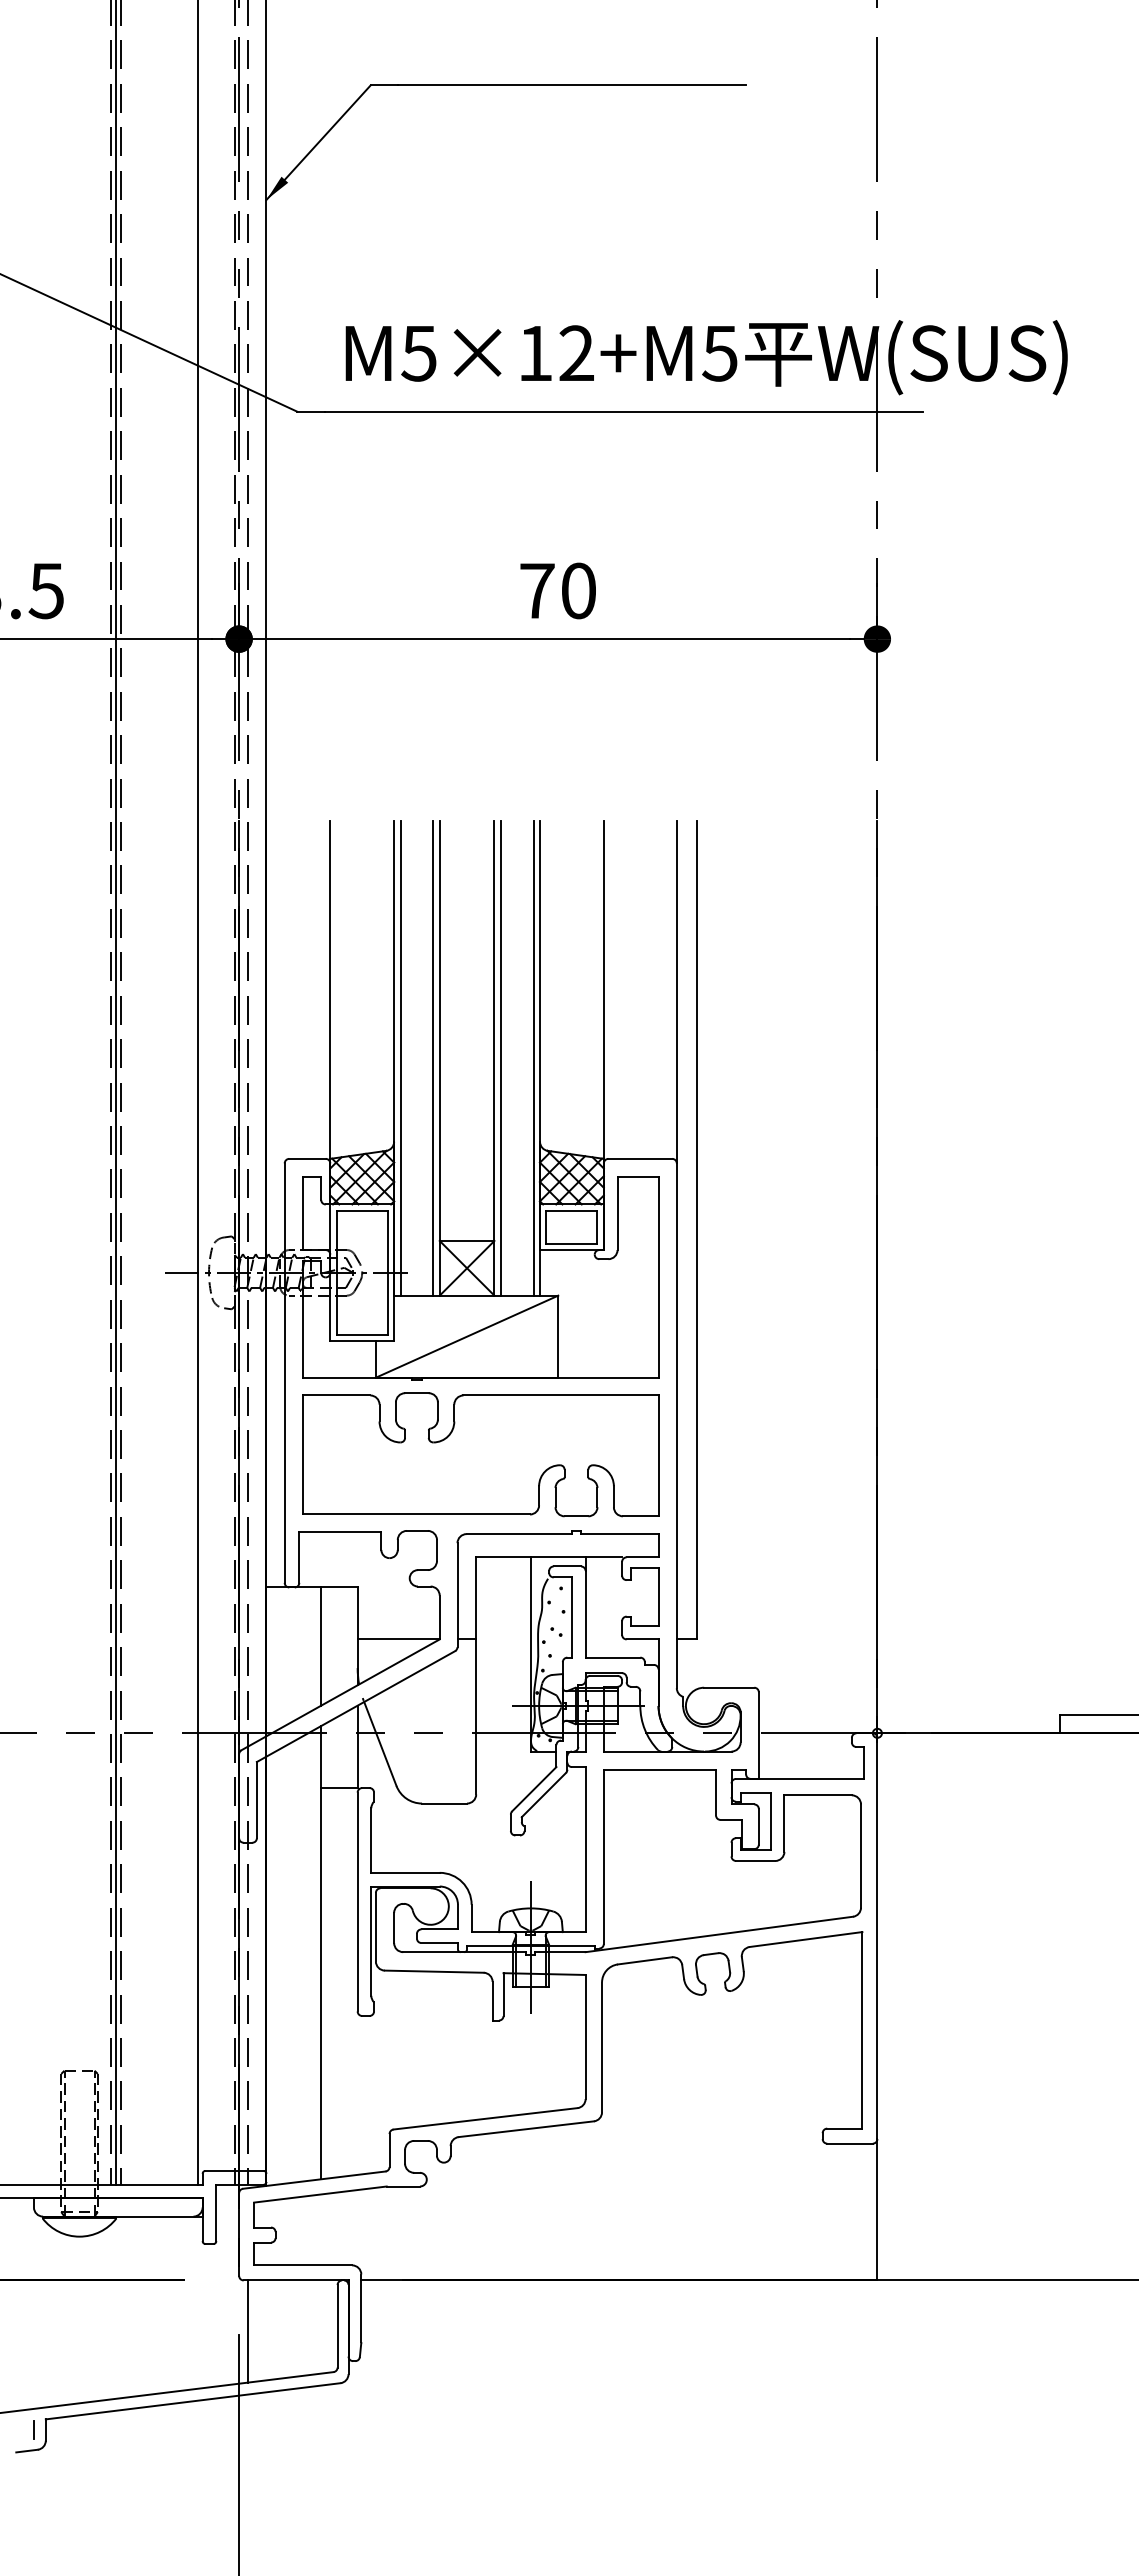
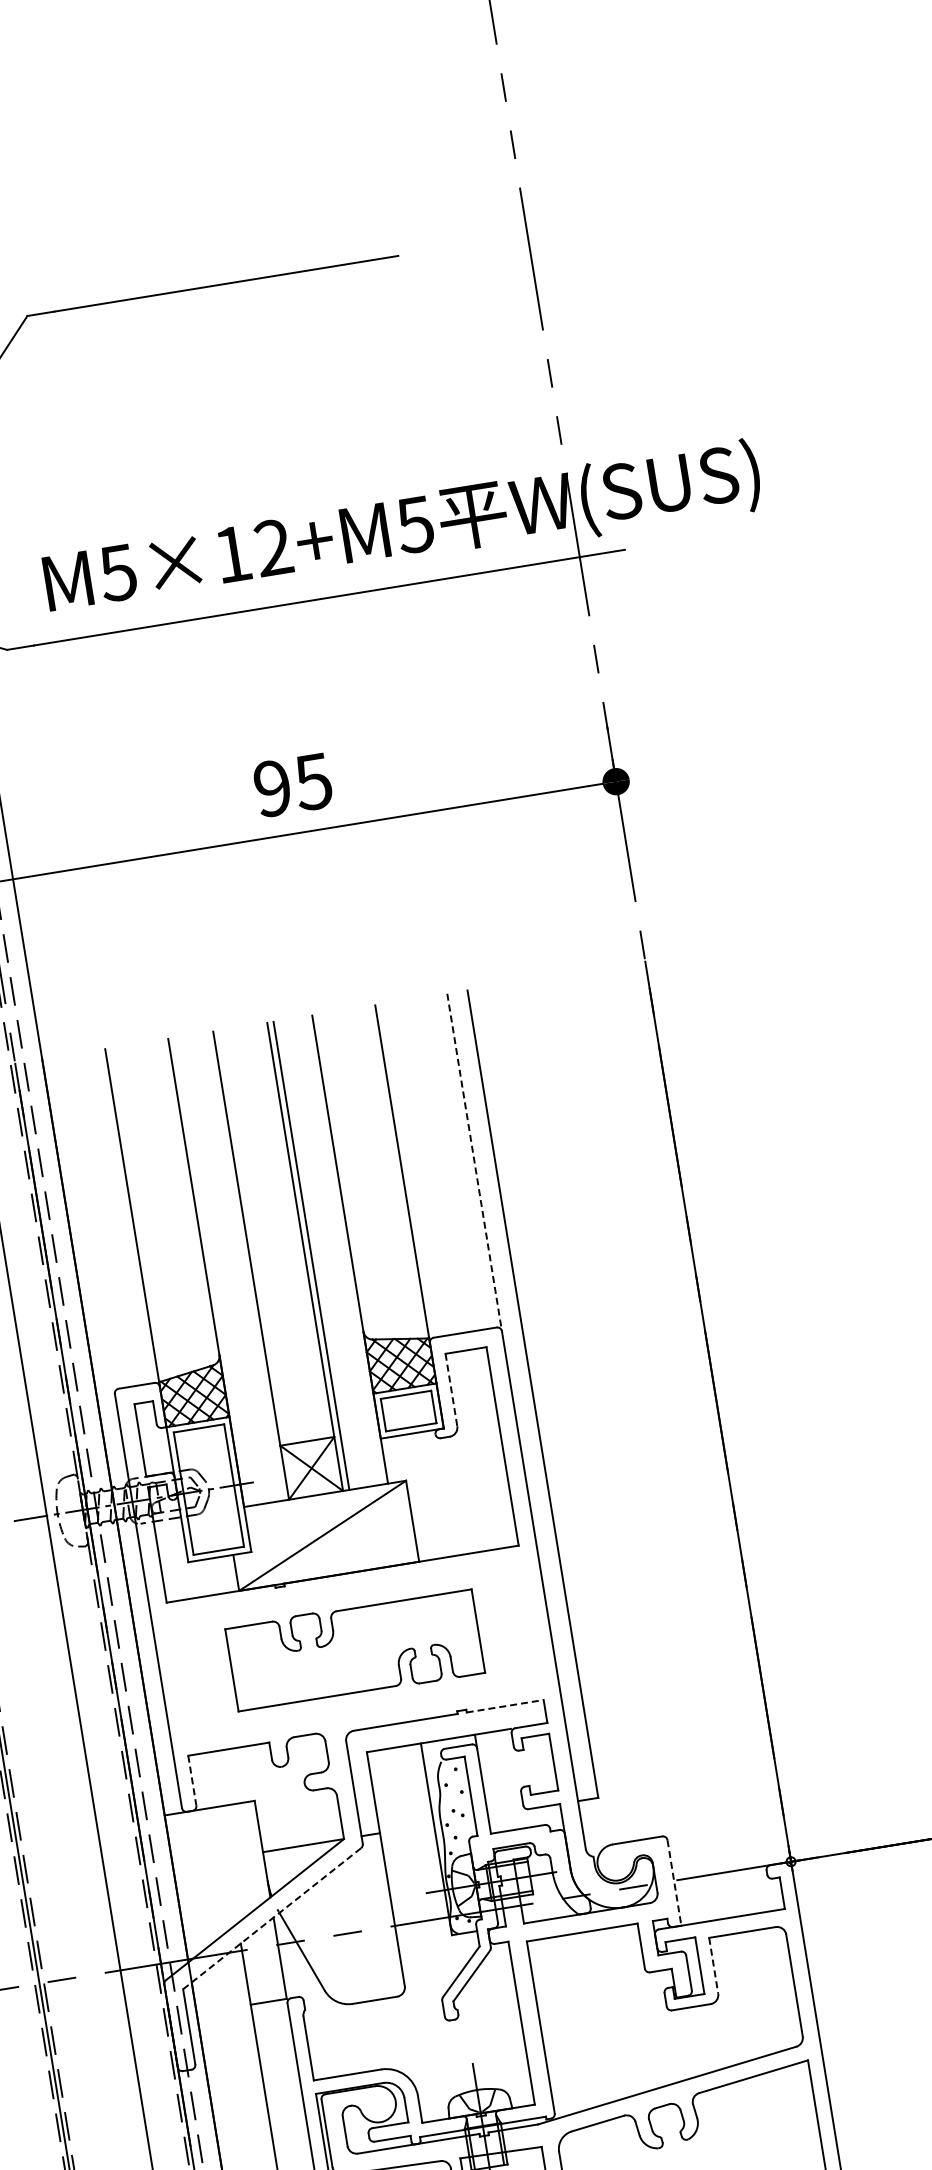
text: (557, 590) -> (292, 784), 70 -> 95
line: (676, 992) -> (474, 1162), solid -> dashed
line: (400, 1058) -> (212, 1271), removed
line: (433, 1058) -> (245, 1266), removed
line: (533, 1058) -> (343, 1250), removed
line: (617, 1213) -> (451, 1390), solid -> dashed
part: (480, 1454) -> (354, 1650), size x0.7
line: (620, 1534) -> (505, 1706), solid -> dashed
line: (299, 1558) -> (192, 1781), solid -> dashed
line: (321, 1646) -> (228, 1864), removed
line: (356, 1706) -> (272, 1918), solid -> dashed
line: (758, 1736) -> (674, 1883), solid -> dashed
line: (784, 1824) -> (713, 1966), solid -> dashed

